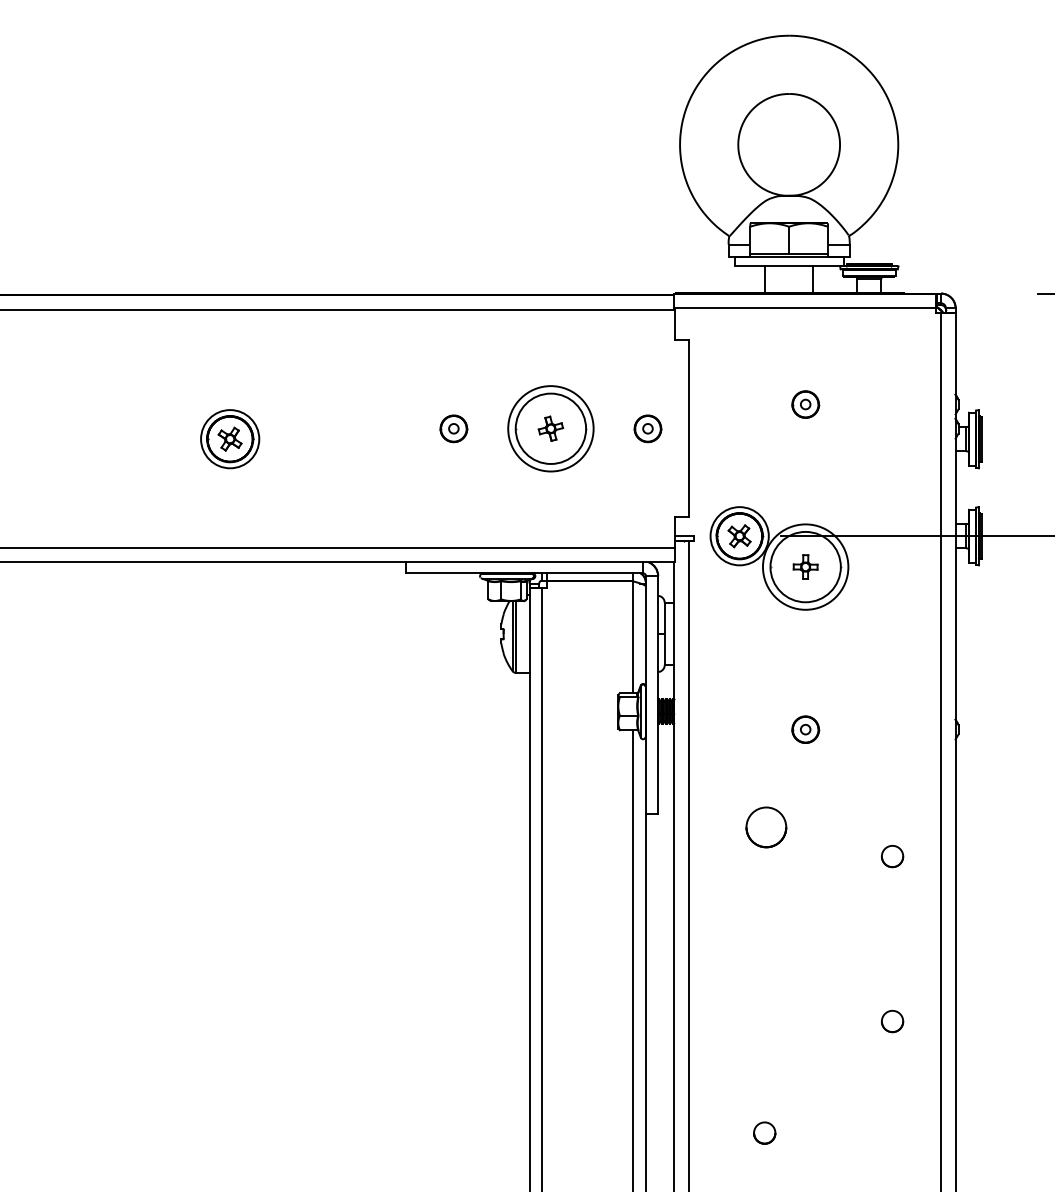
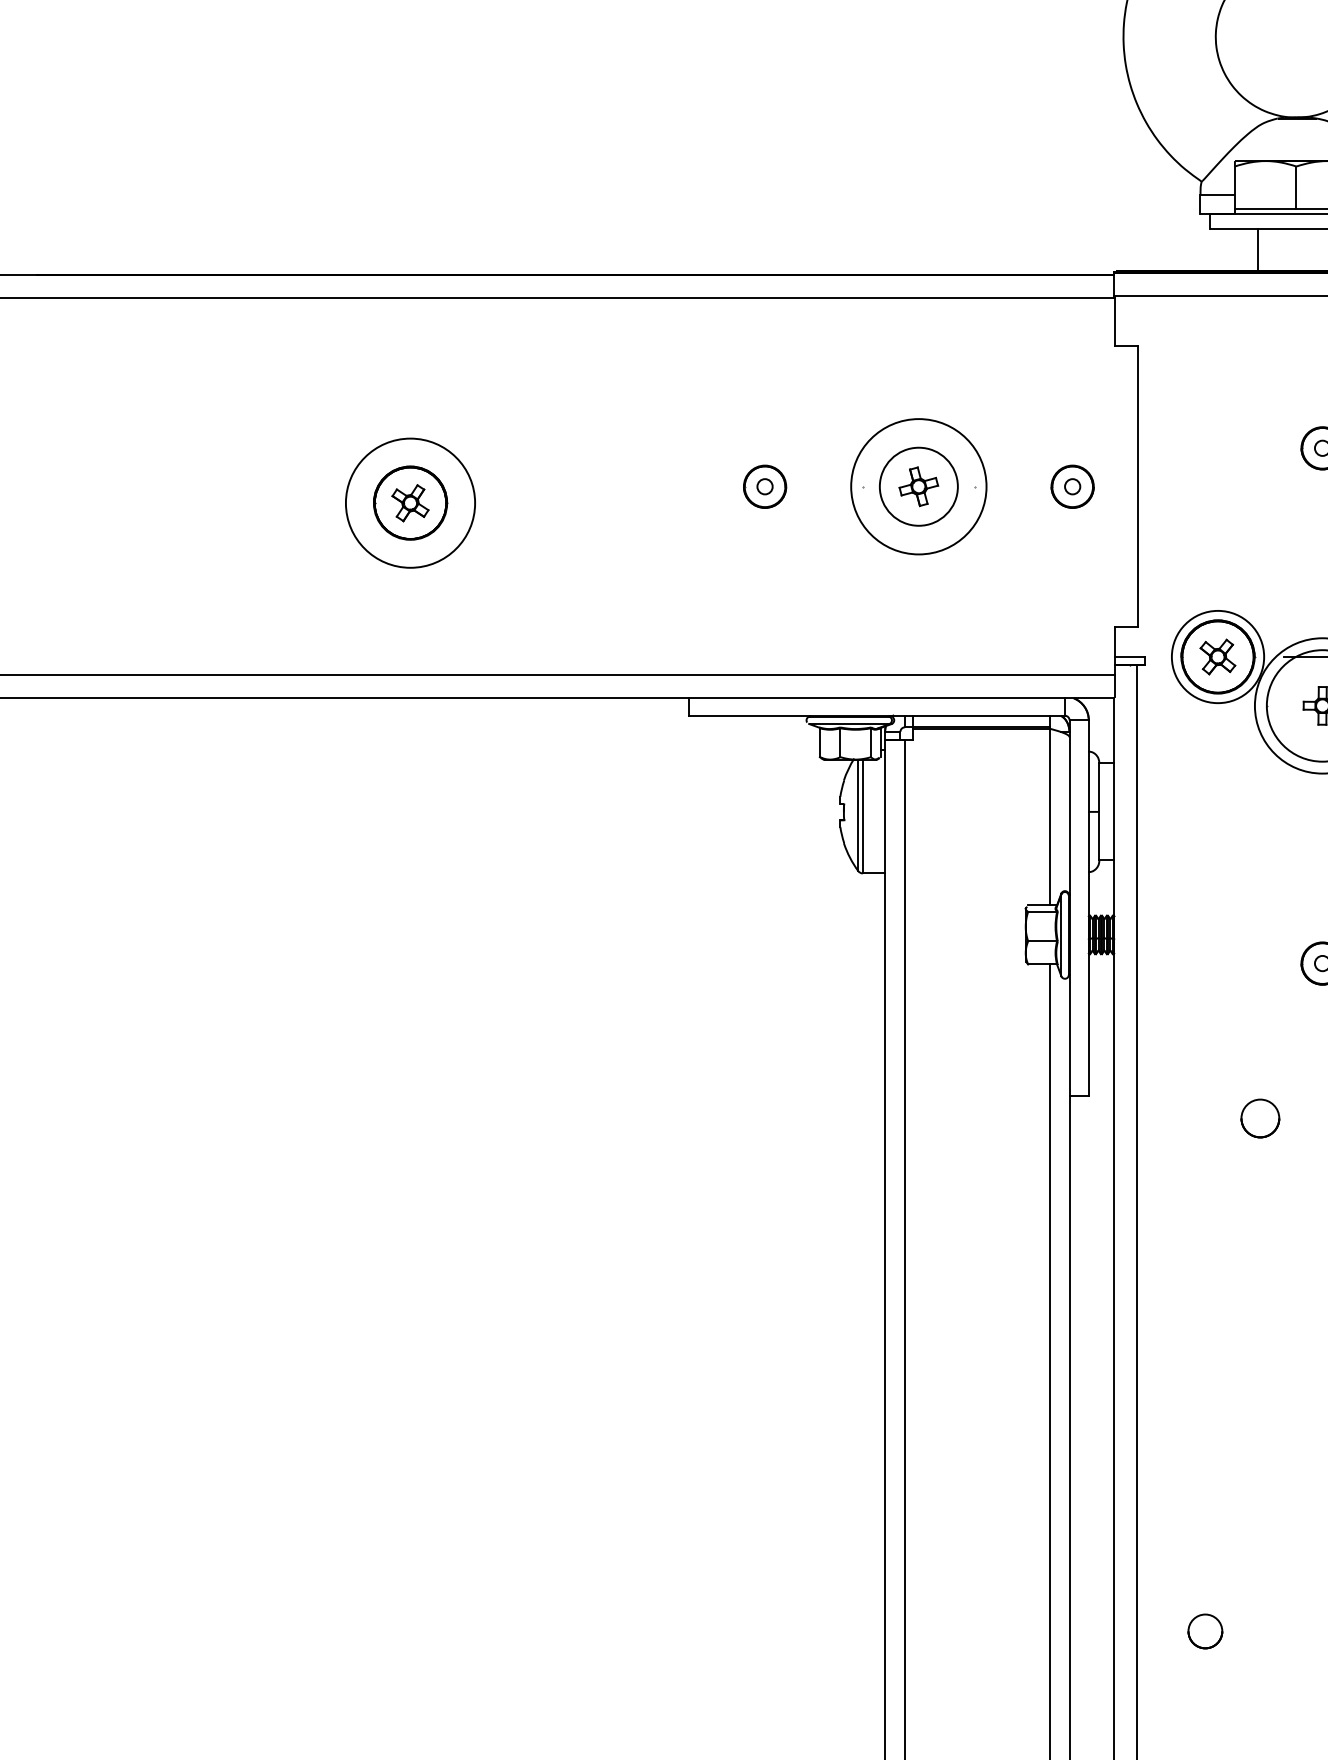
circle: (550, 428) -> (918, 486), size x0.7
circle: (230, 439) -> (411, 503), size x1.4
part: (766, 827) -> (1260, 1118), size x0.6
circle: (764, 1132) -> (1205, 1630), moved

